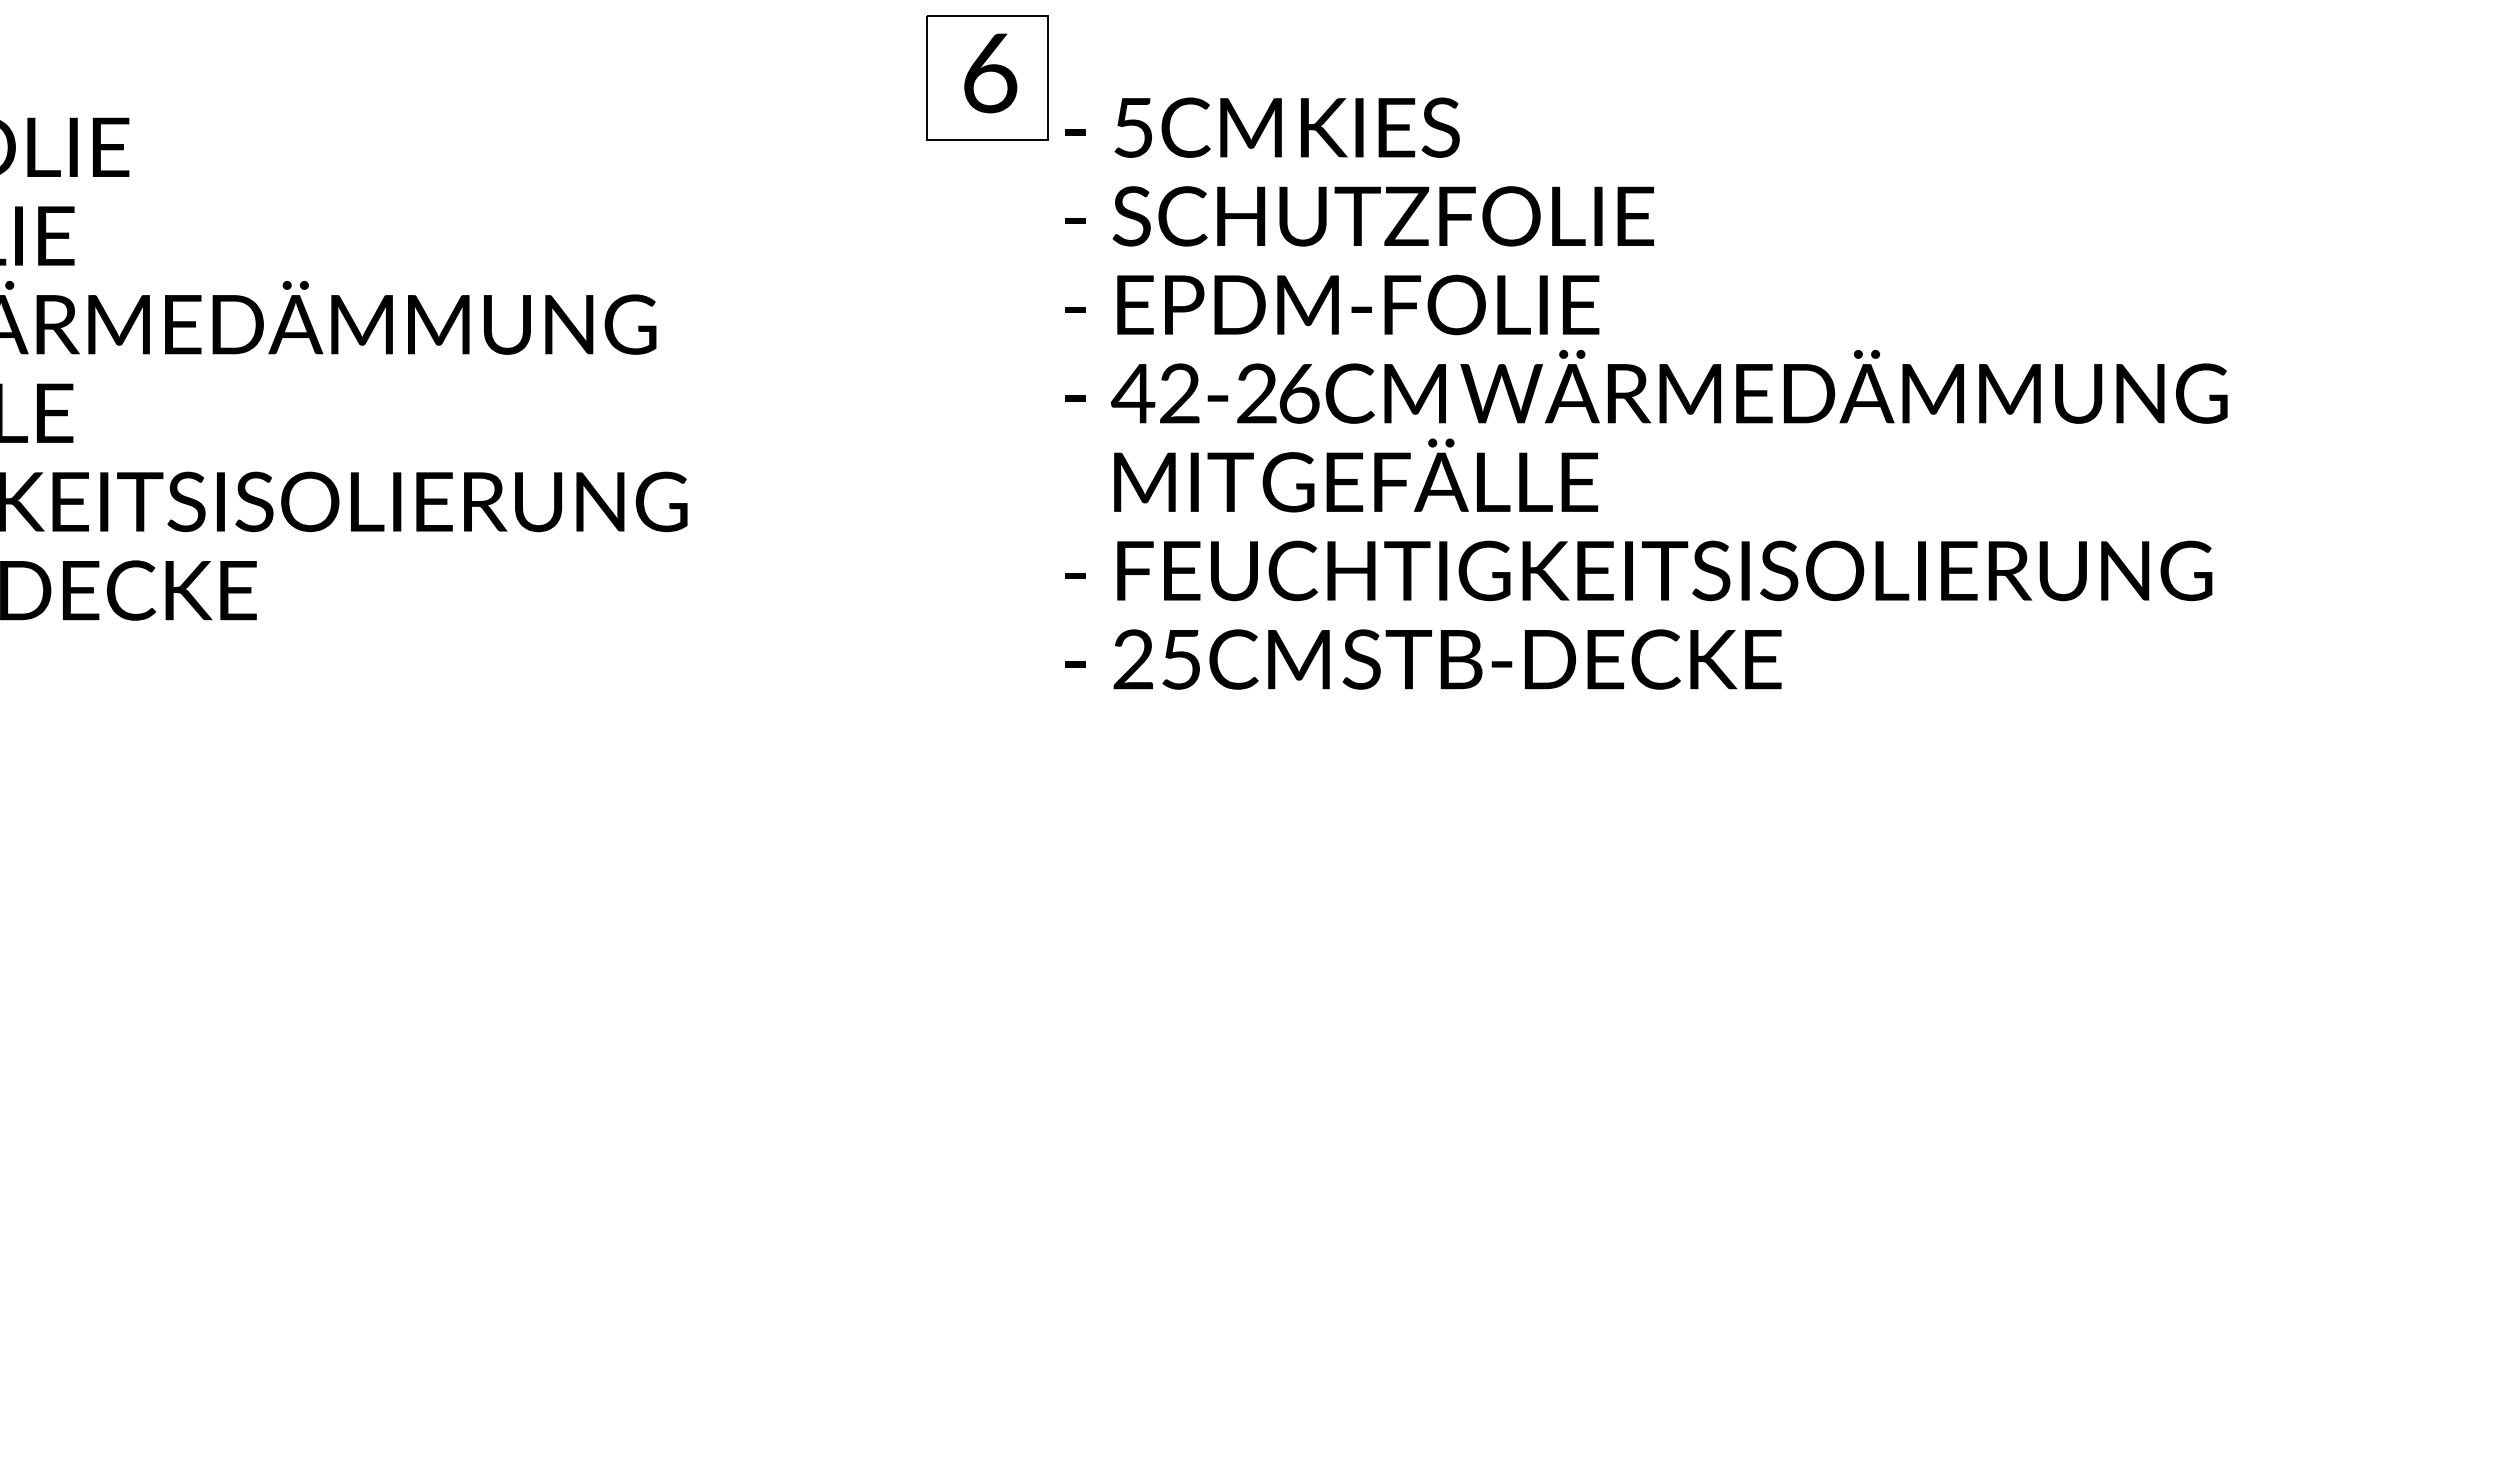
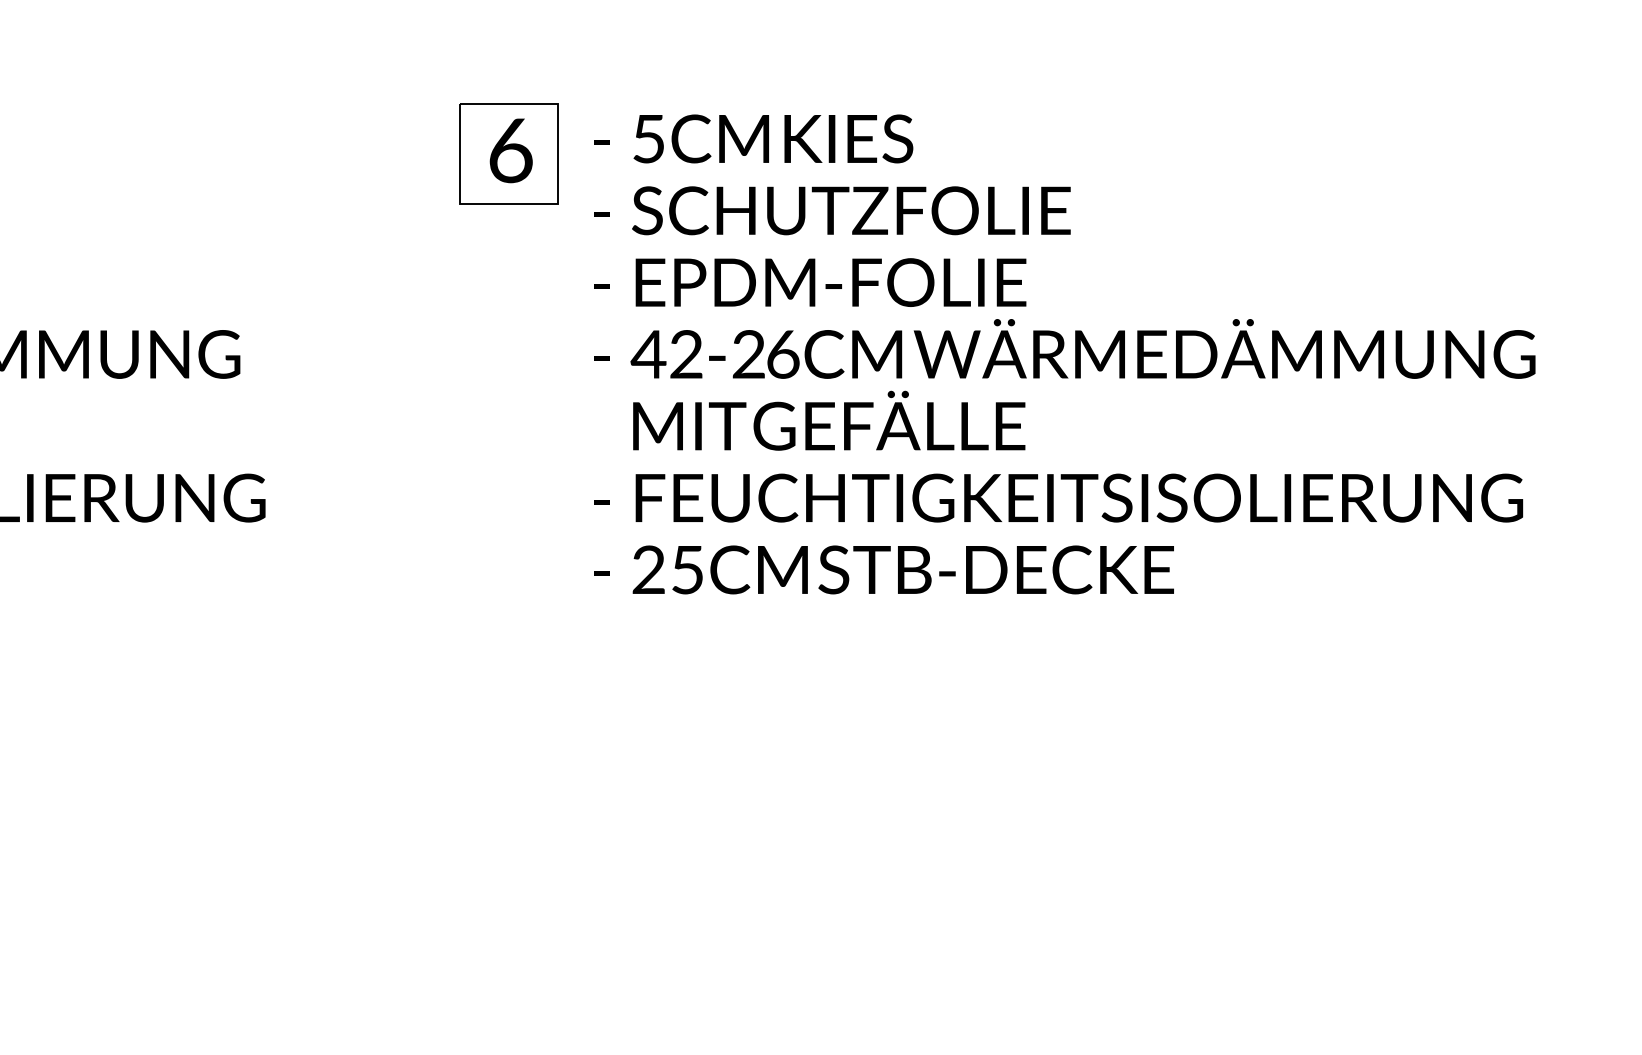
text: (1646, 393) -> (1064, 354), moved

